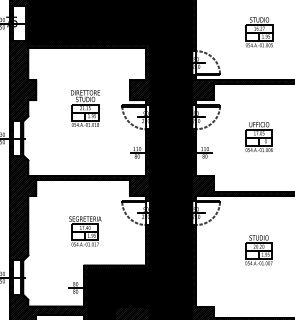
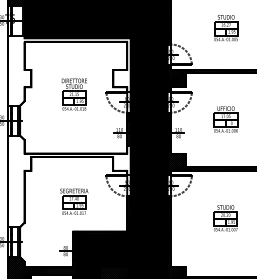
hatch: (79, 80) -> (69, 70), removed
hatch: (79, 207) -> (69, 180), removed

